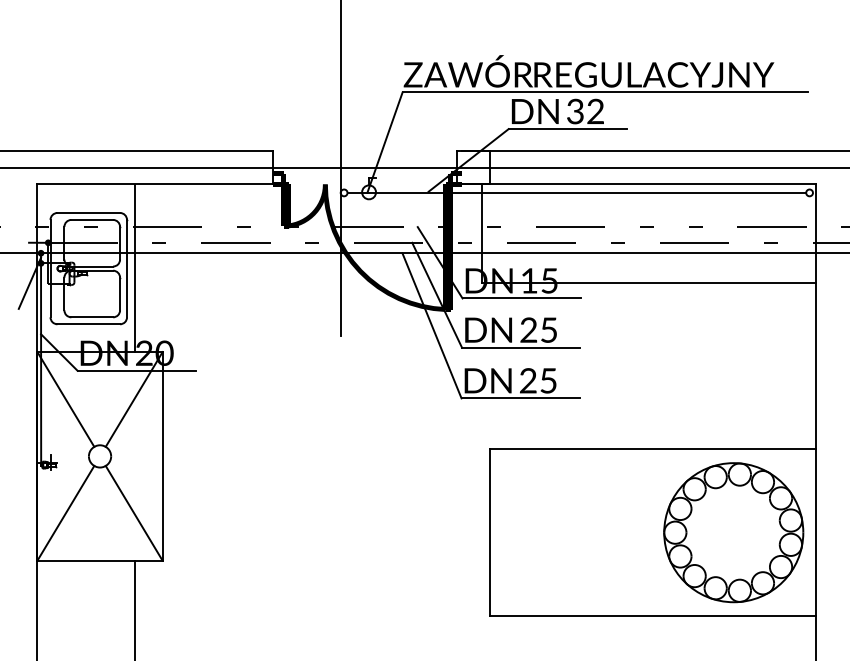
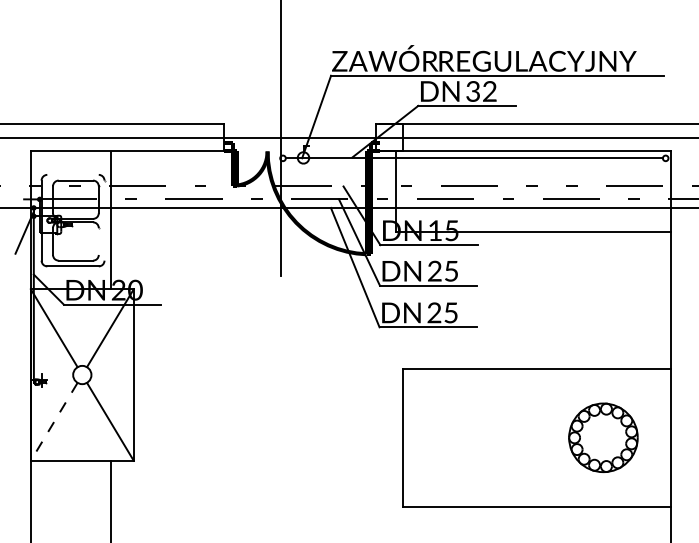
line: (88, 212) -> (72, 174), removed
line: (127, 268) -> (104, 220), removed
line: (120, 293) -> (99, 241), removed
line: (65, 513) -> (53, 421), solid -> dashed
part: (733, 532) -> (603, 437), size x0.6

